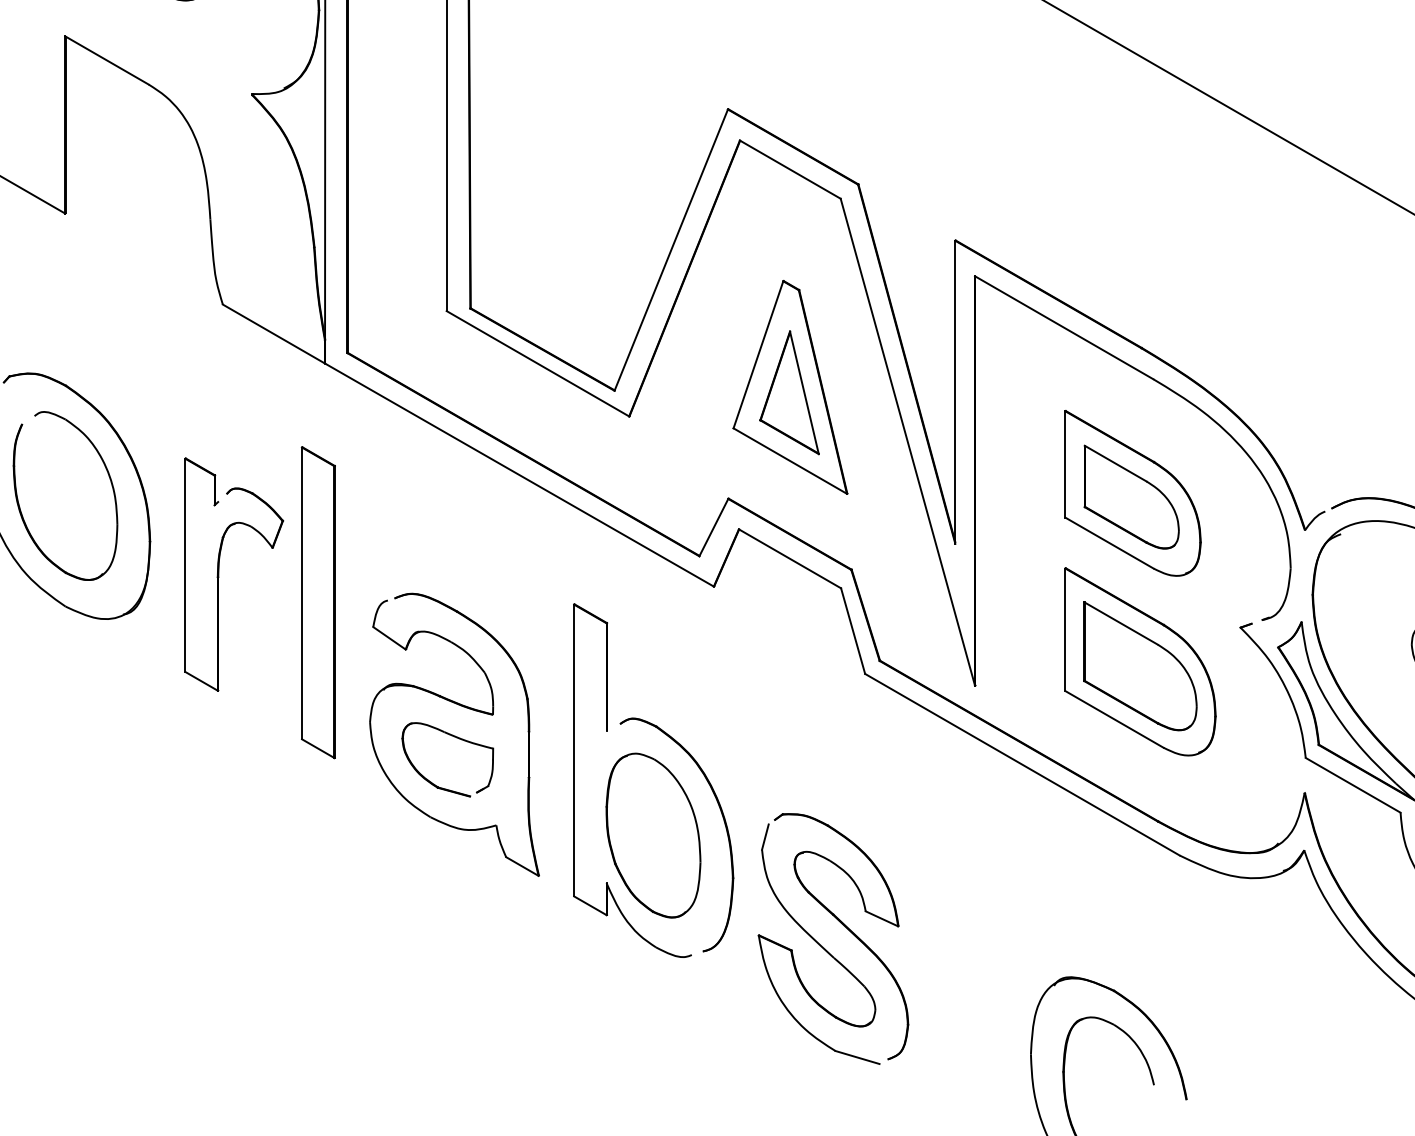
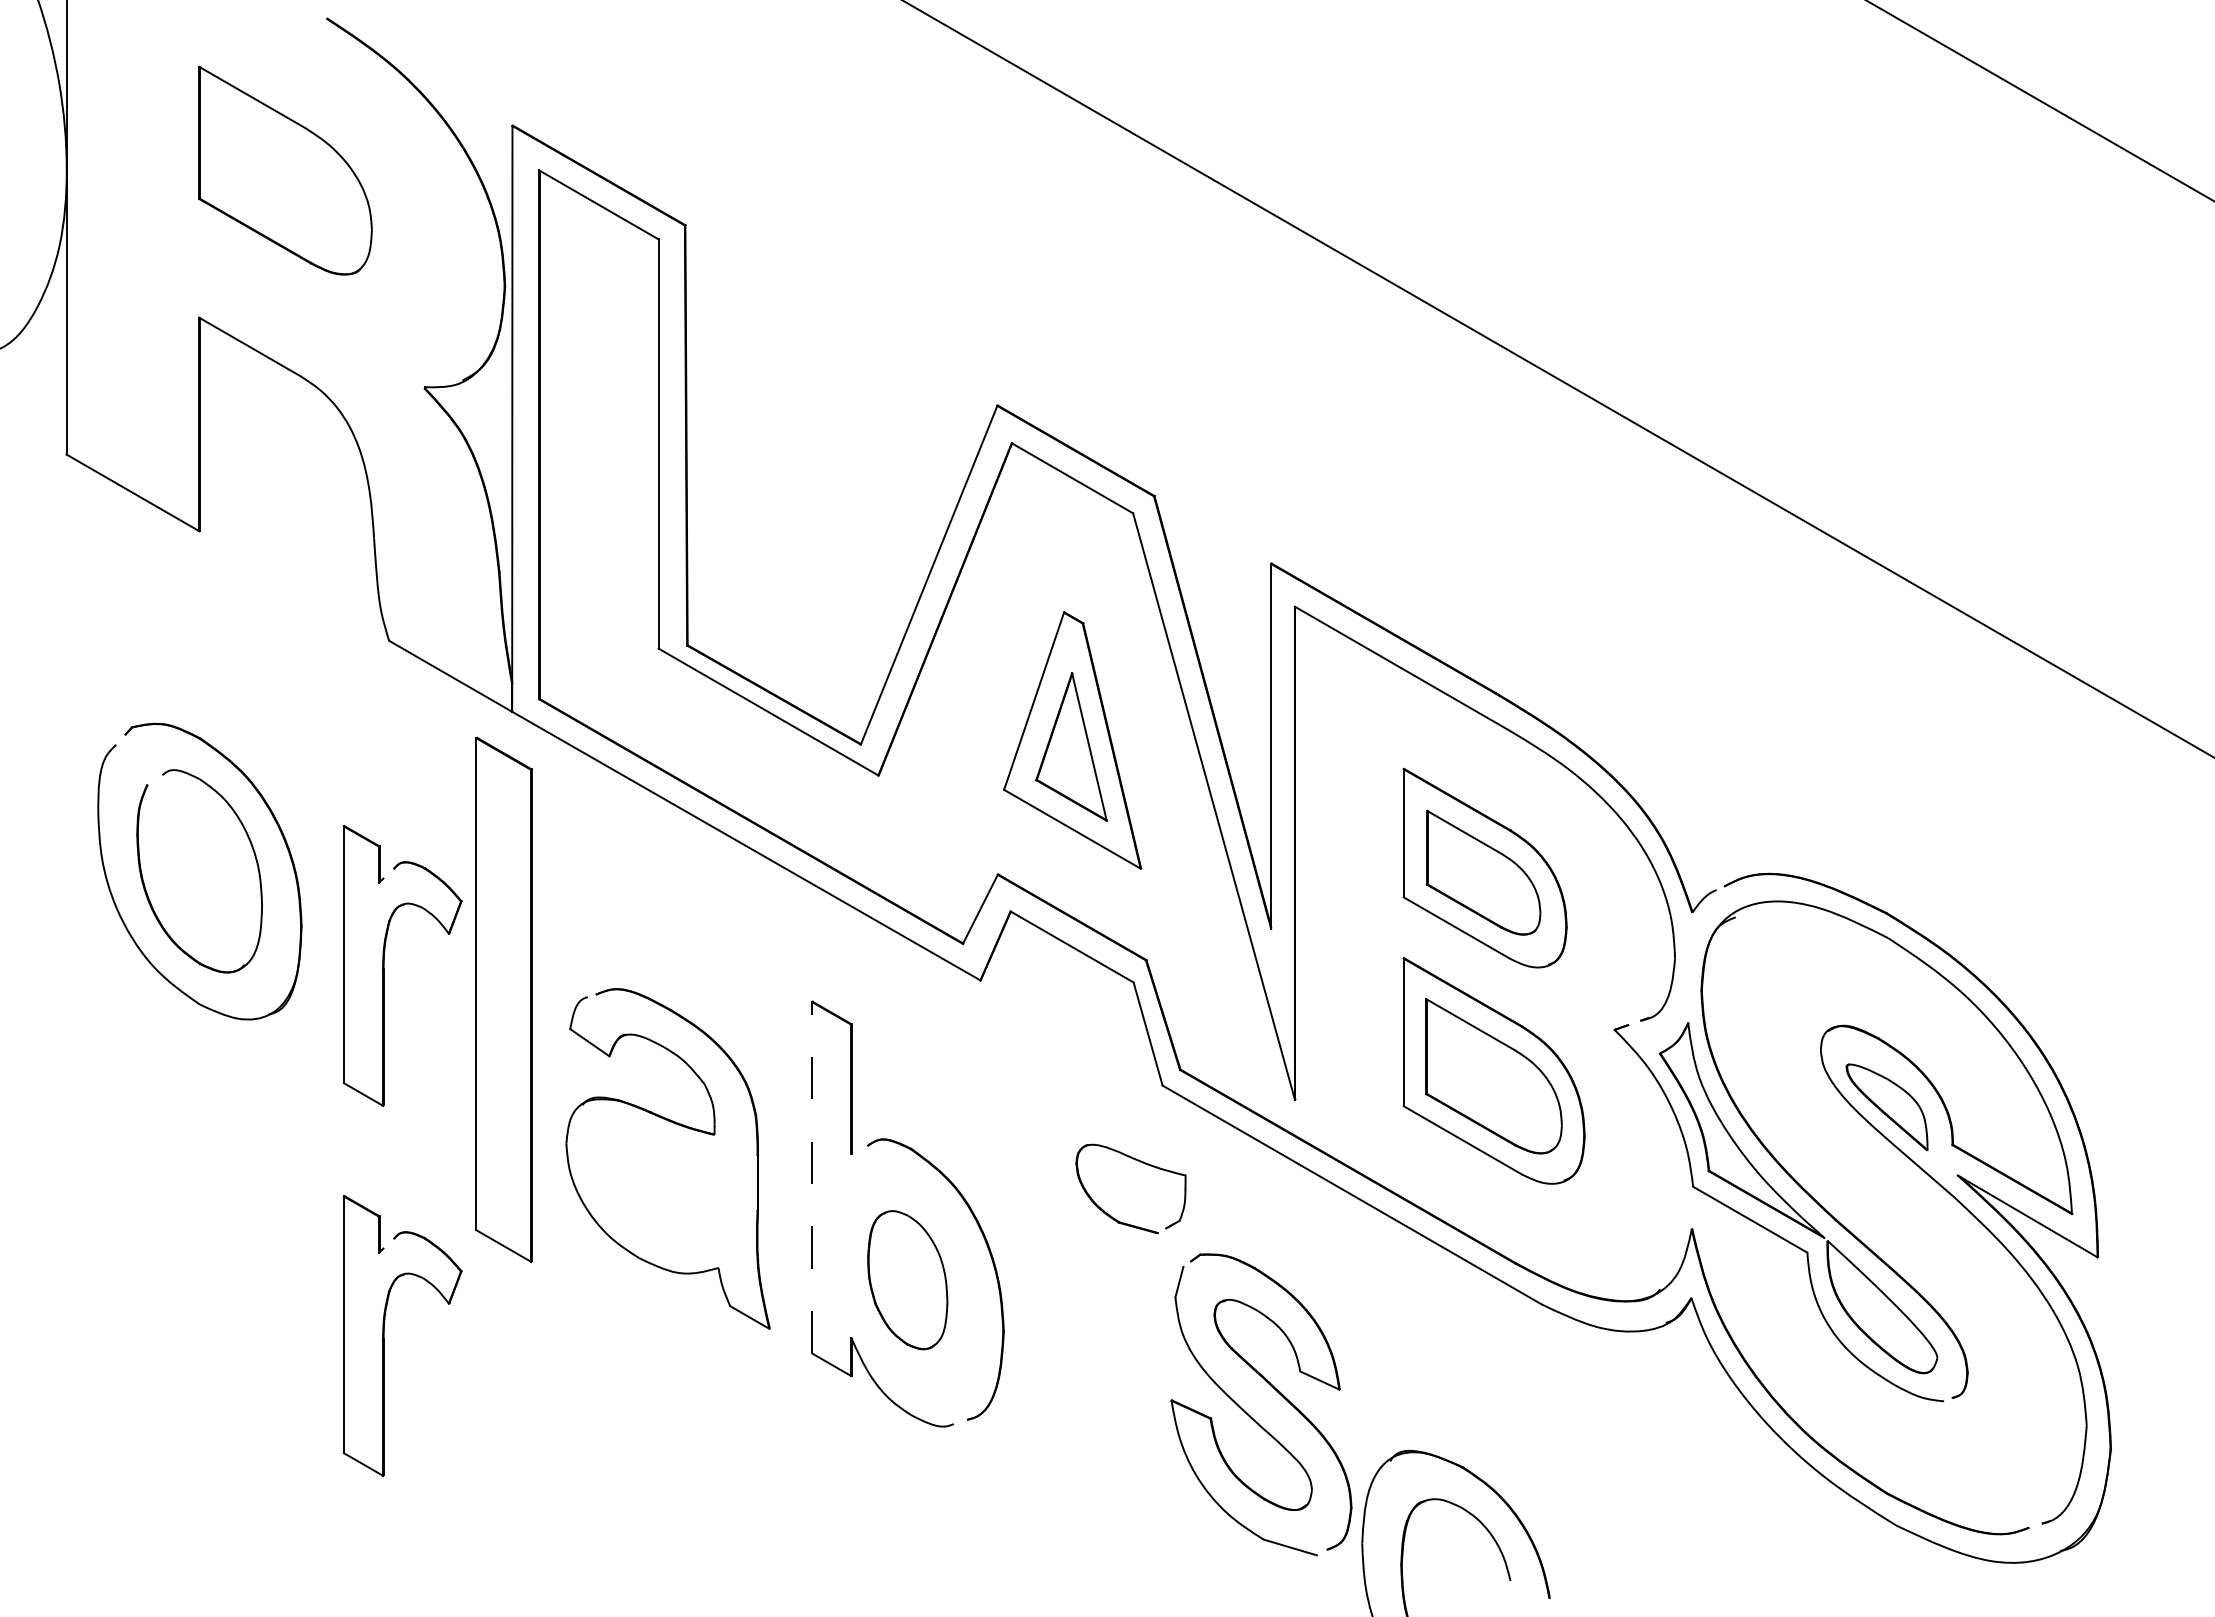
part: (318, 602) -> (504, 999), size x1.4
part: (457, 738) -> (1142, 1163), moved
line: (574, 750) -> (812, 1177), solid -> dashed
part: (653, 834) -> (907, 1279), size x0.7
part: (219, 881) -> (384, 1335), added
part: (824, 947) -> (1250, 1415), moved

